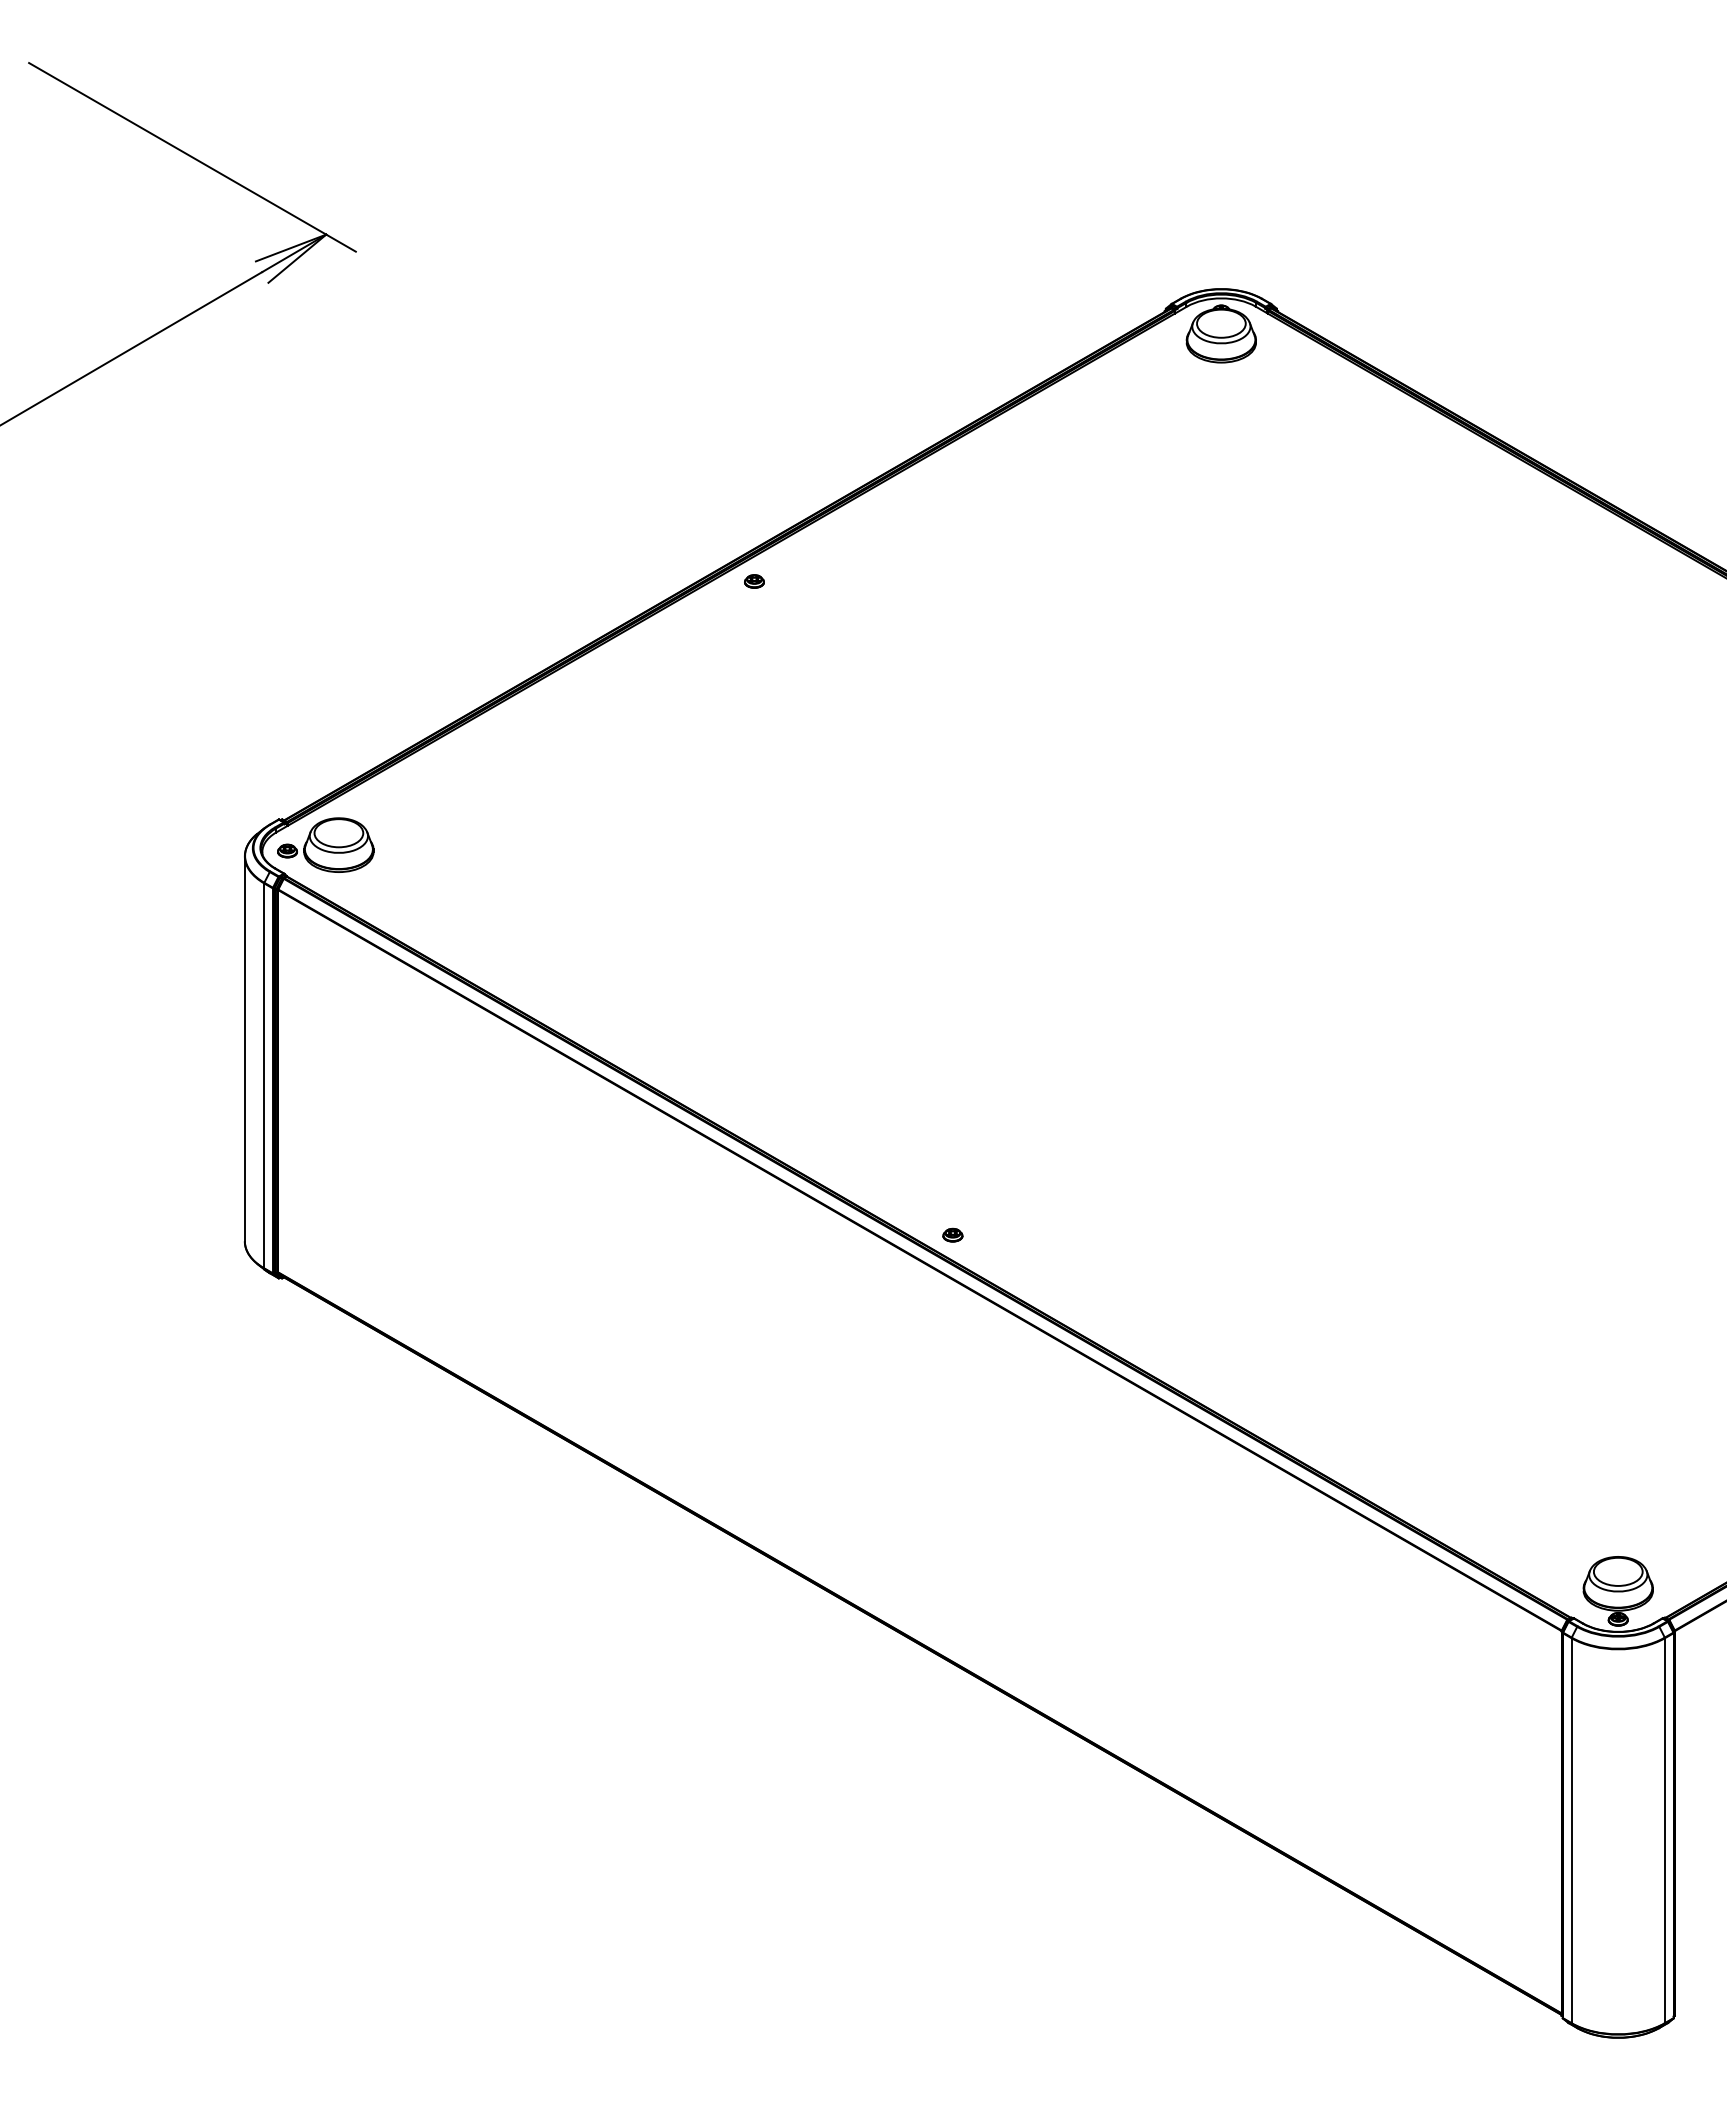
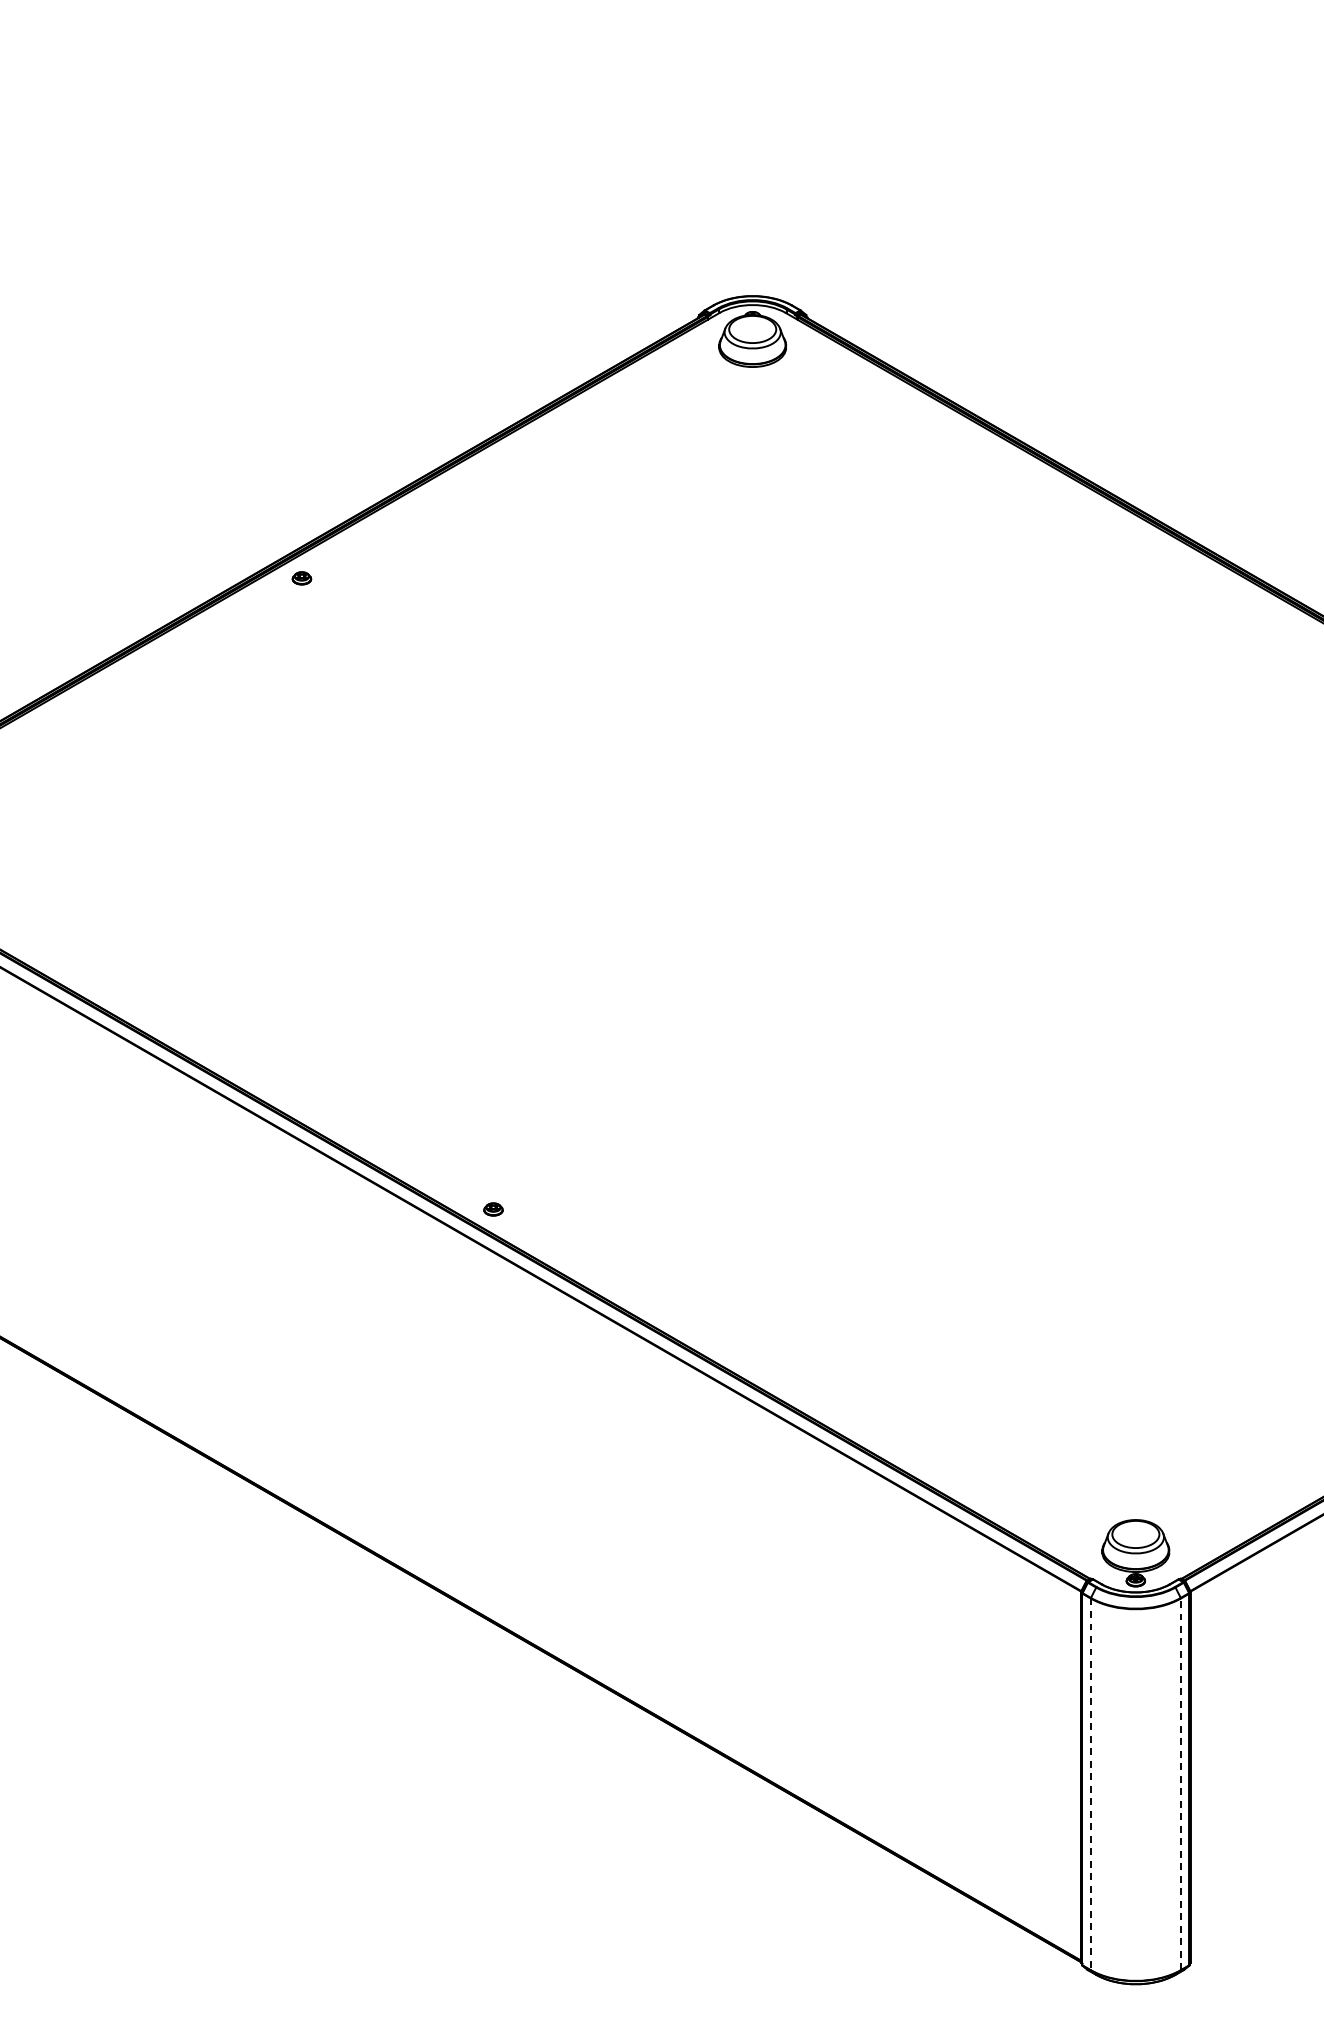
line: (1664, 1830) -> (1180, 1784), solid -> dashed
line: (1571, 1831) -> (1090, 1785), solid -> dashed

